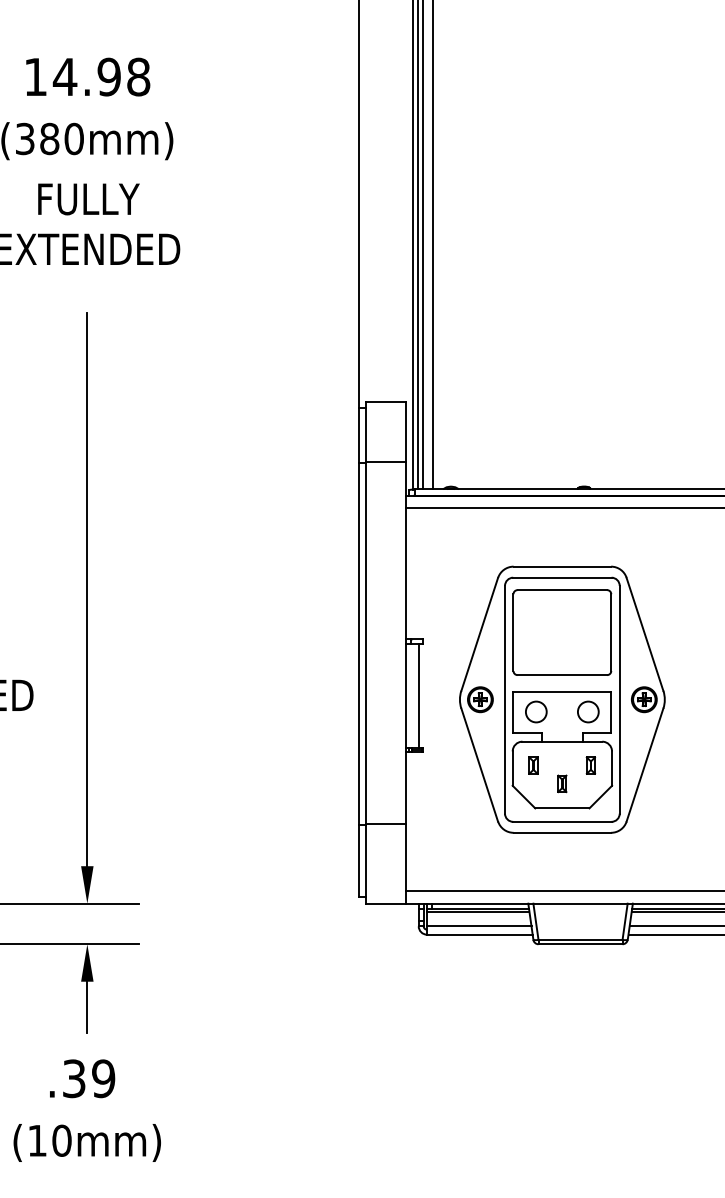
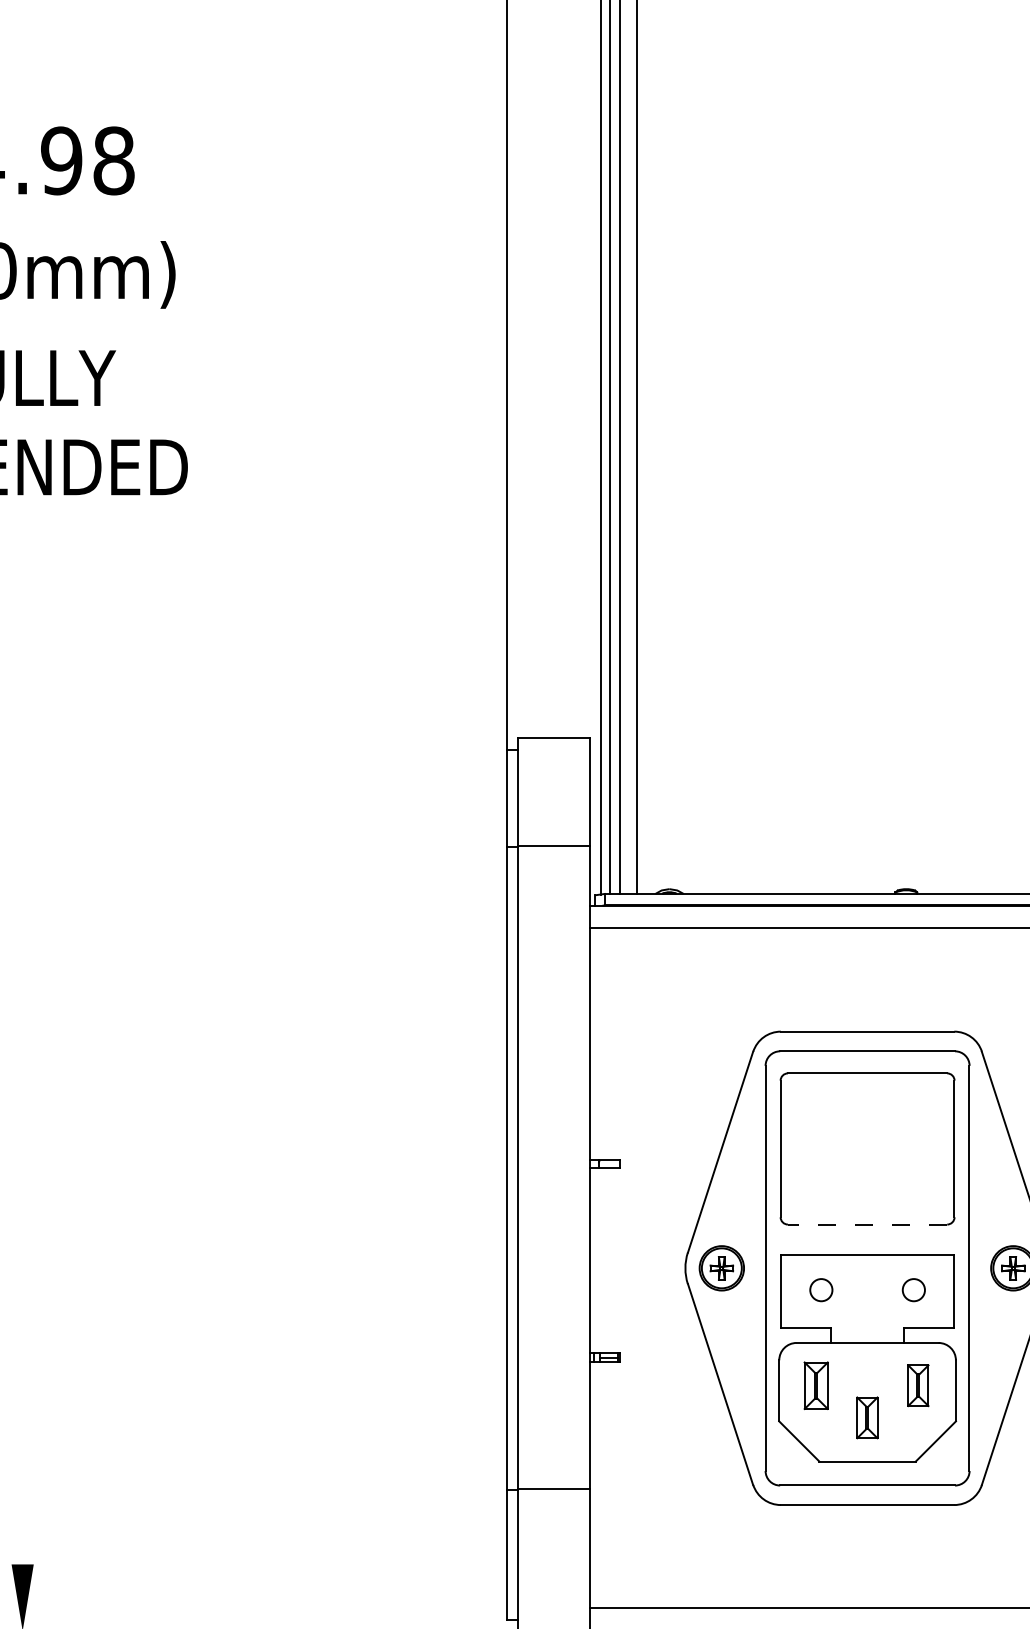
line: (87, 589) -> (22, 1072), removed
line: (562, 675) -> (867, 1225), solid -> dashed
line: (418, 695) -> (611, 1260), removed
circle: (536, 711) -> (821, 1289), size x0.6
circle: (588, 711) -> (914, 1289), size x0.6
part: (533, 765) -> (816, 1385), size x1.6
part: (590, 765) -> (917, 1385), size x1.4
part: (562, 783) -> (867, 1417), size x1.4

